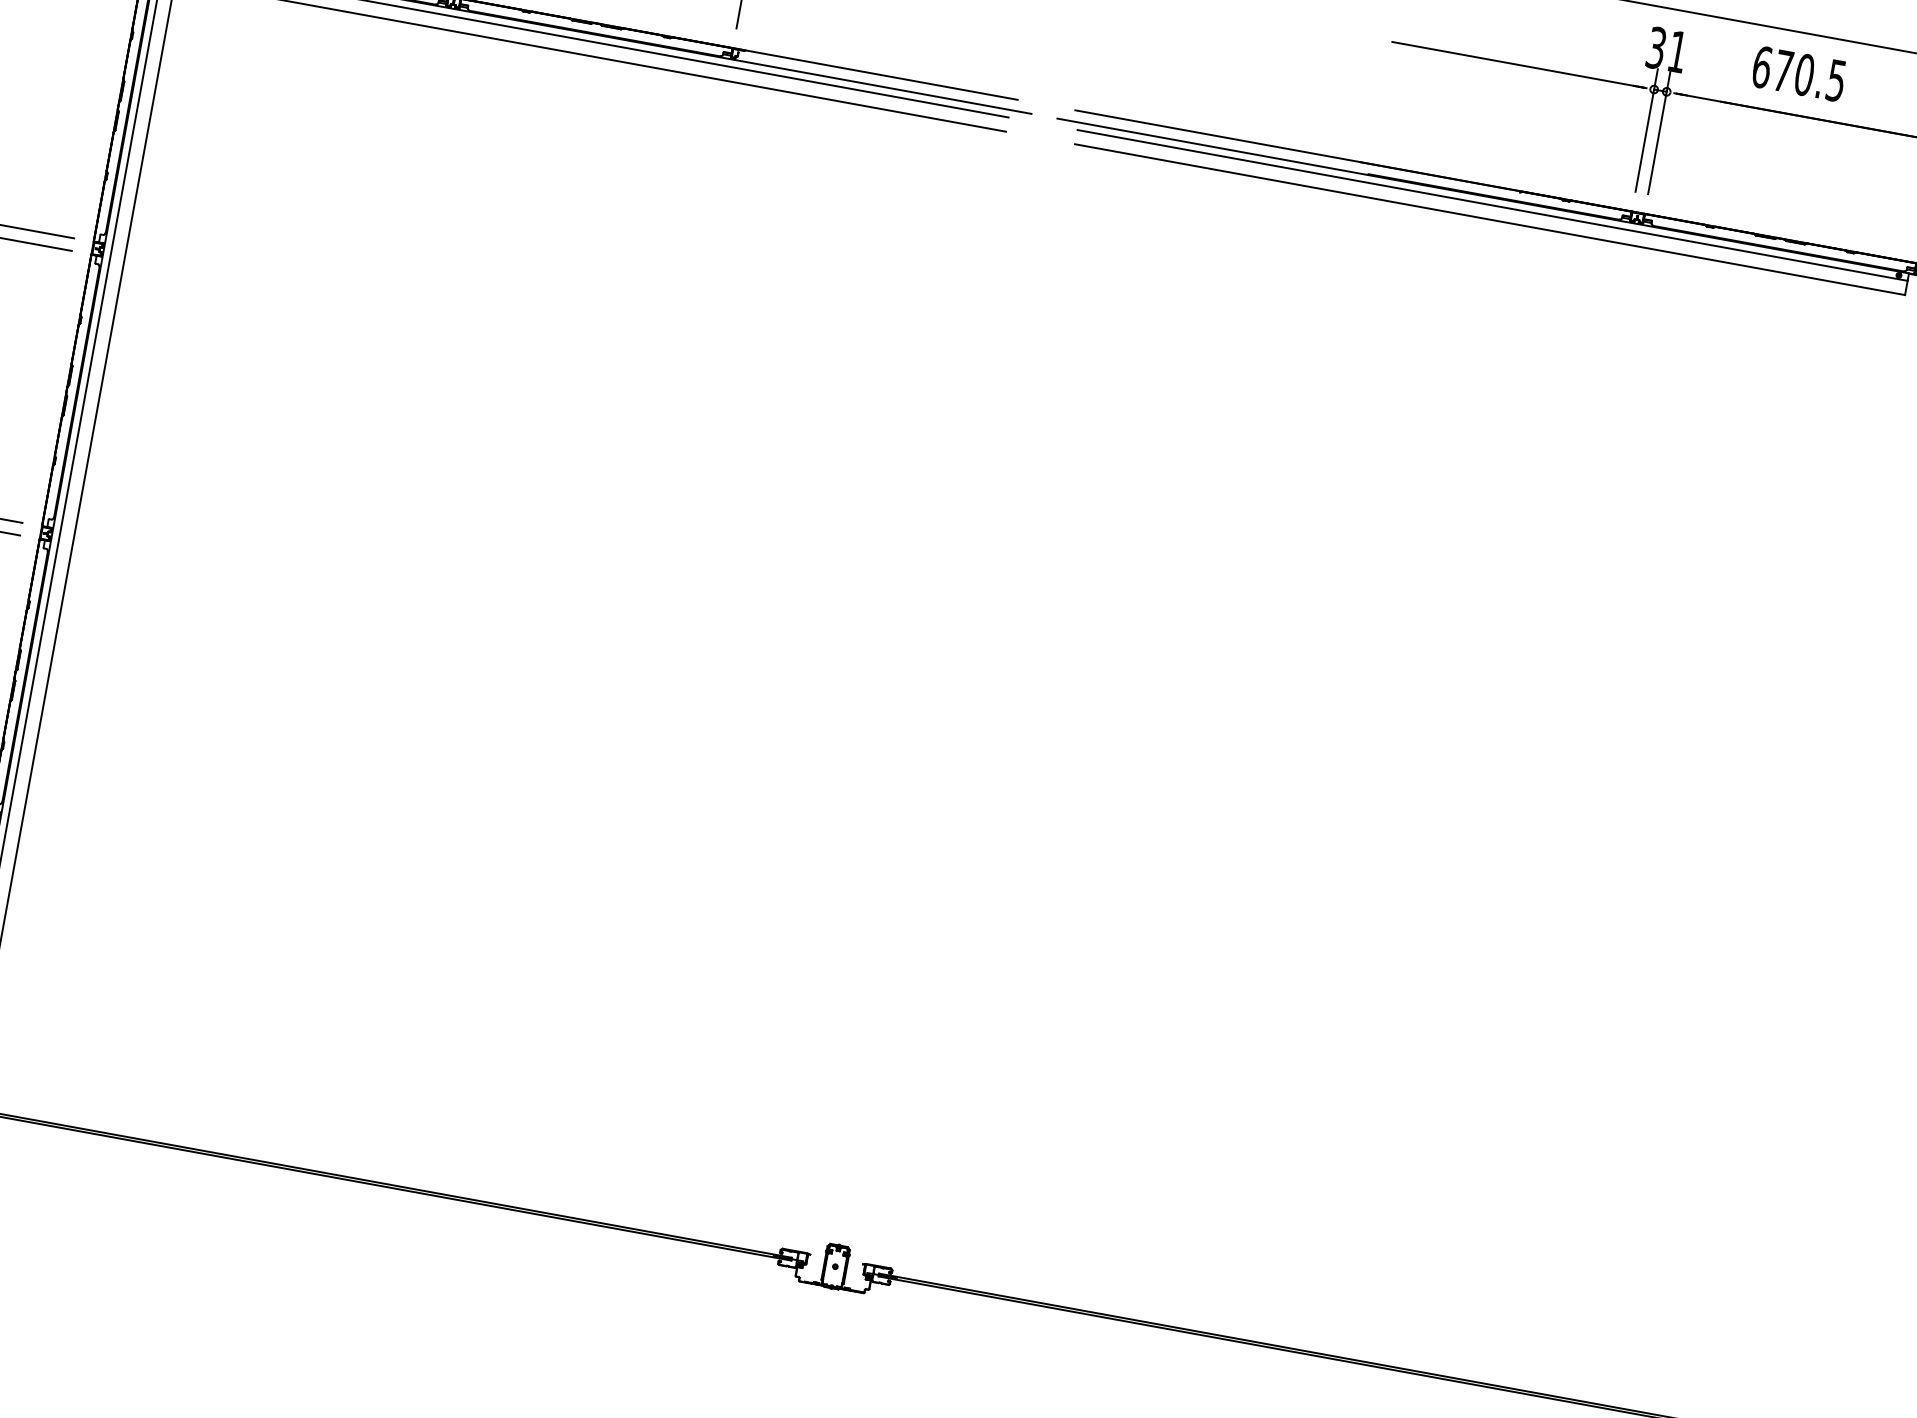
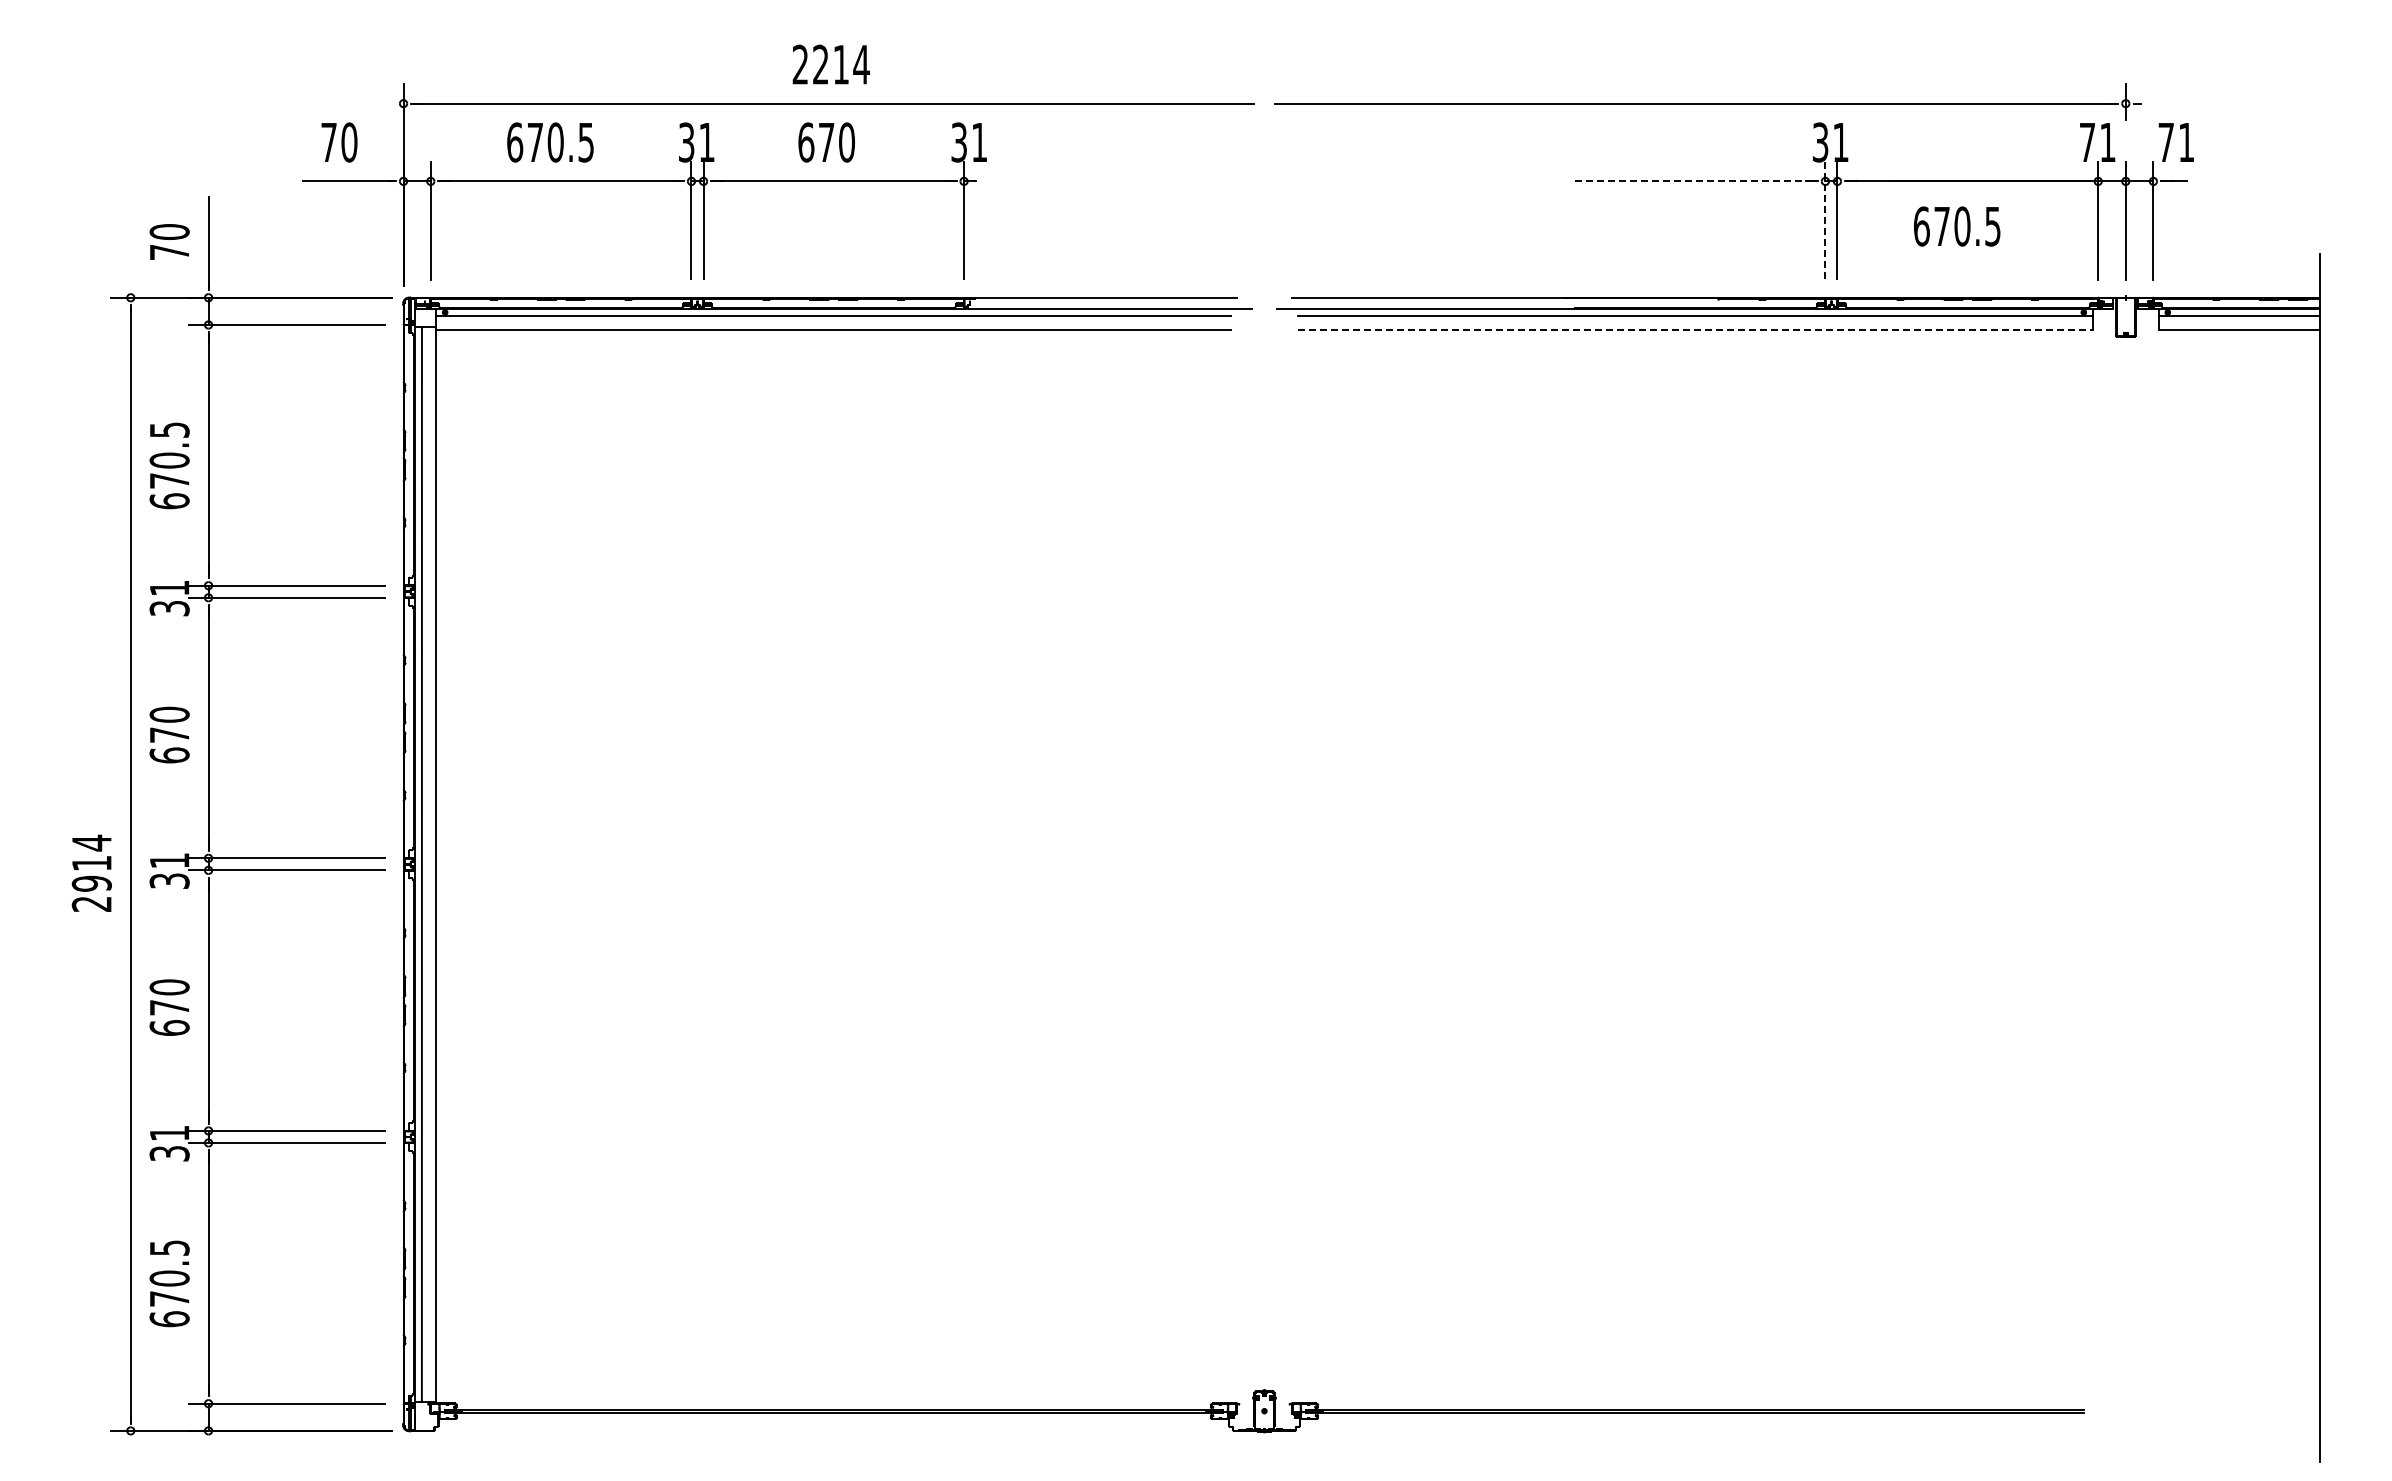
line: (1518, 64) -> (1695, 181), solid -> dashed
text: (1799, 73) -> (1957, 226), moved
line: (1646, 130) -> (1825, 220), solid -> dashed
line: (1490, 219) -> (1695, 329), solid -> dashed

